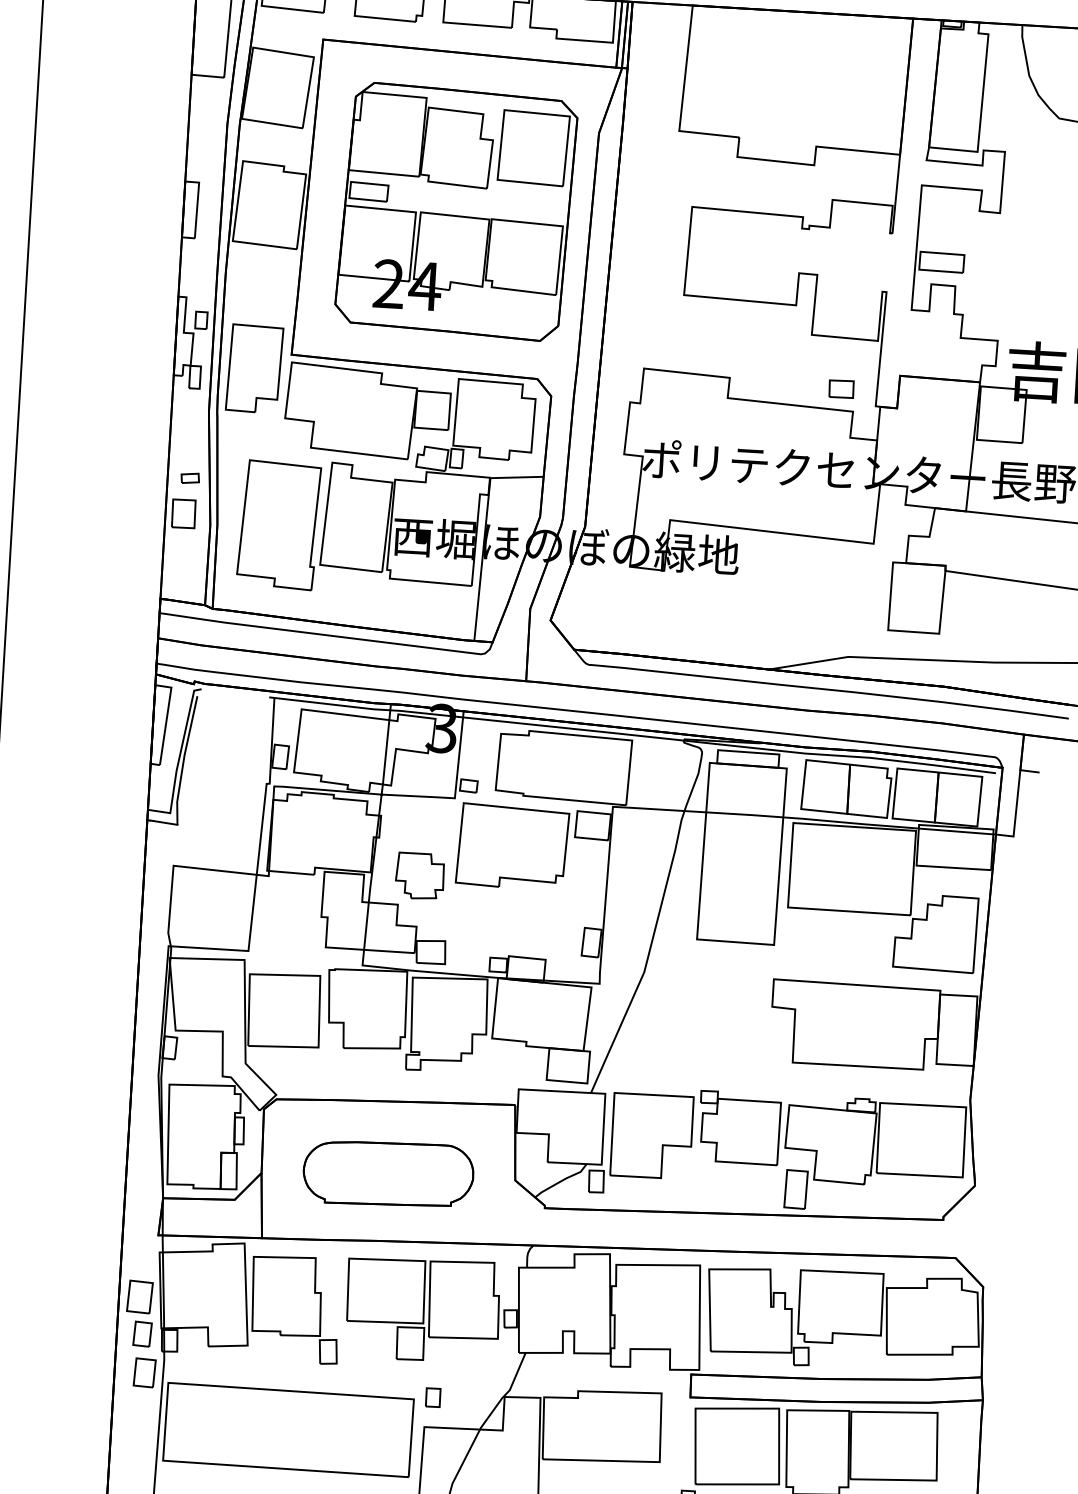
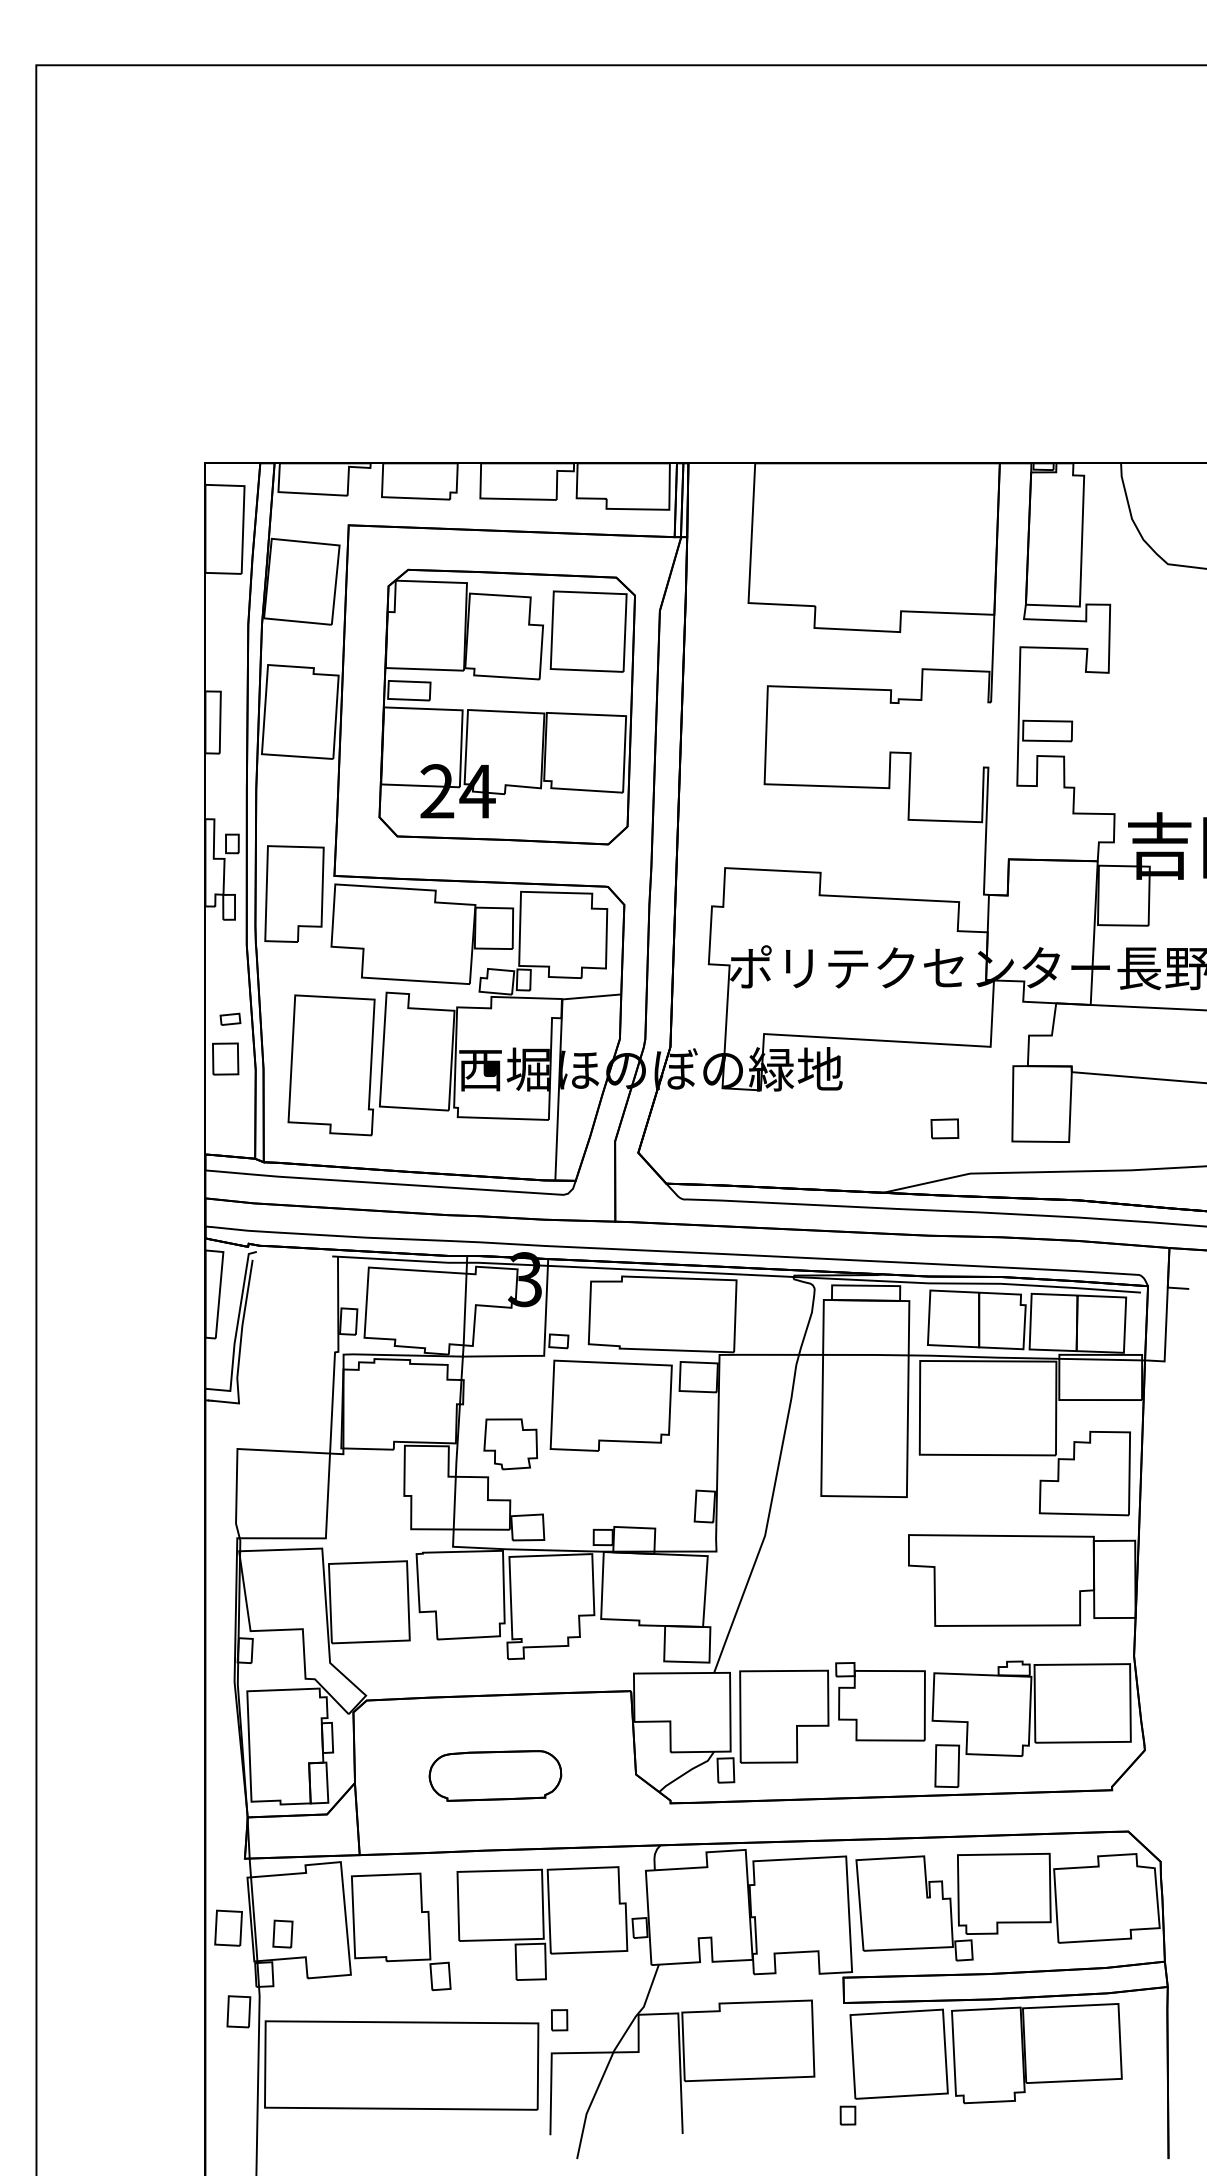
part: (841, 388) -> (944, 1128), moved
part: (388, 1173) -> (495, 1775), size x0.7
part: (142, 1333) -> (282, 1933), moved

